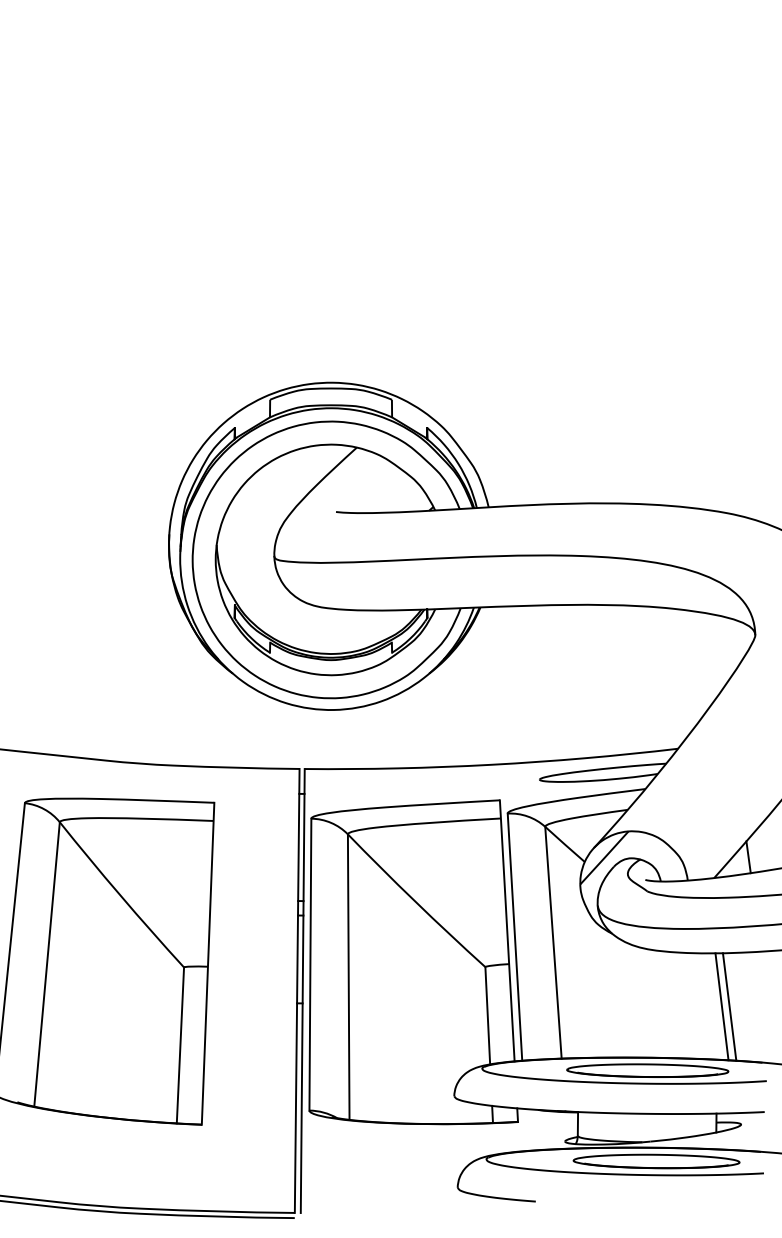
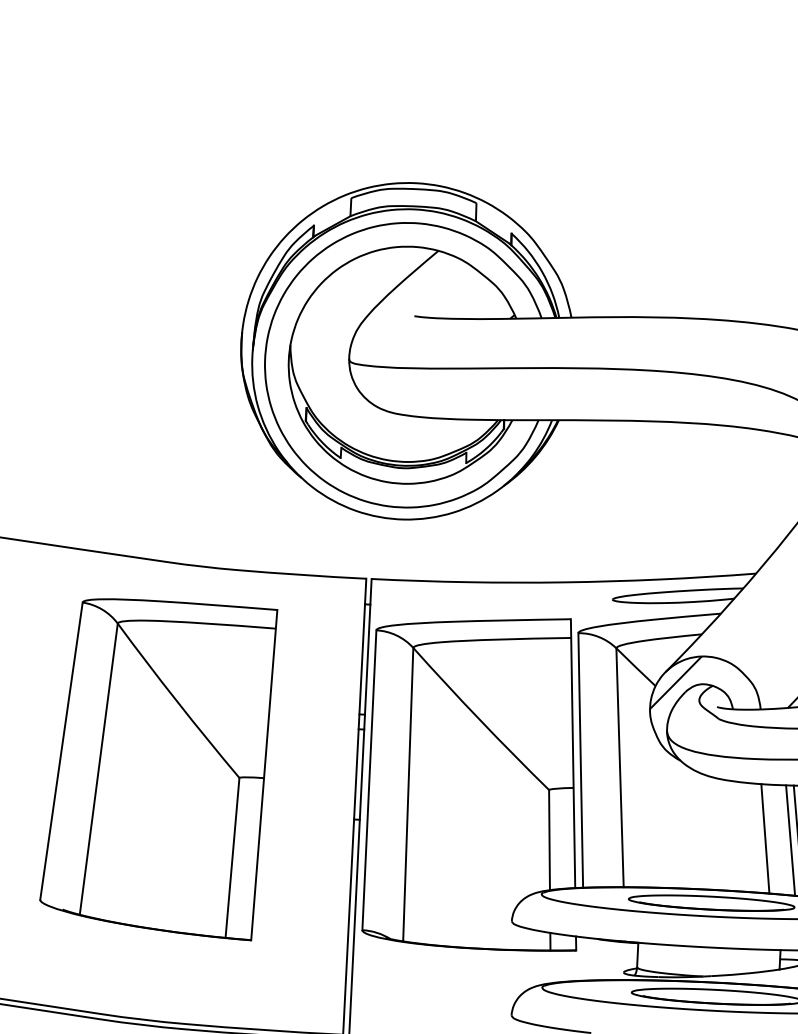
line: (697, 1006) -> (765, 839), added

